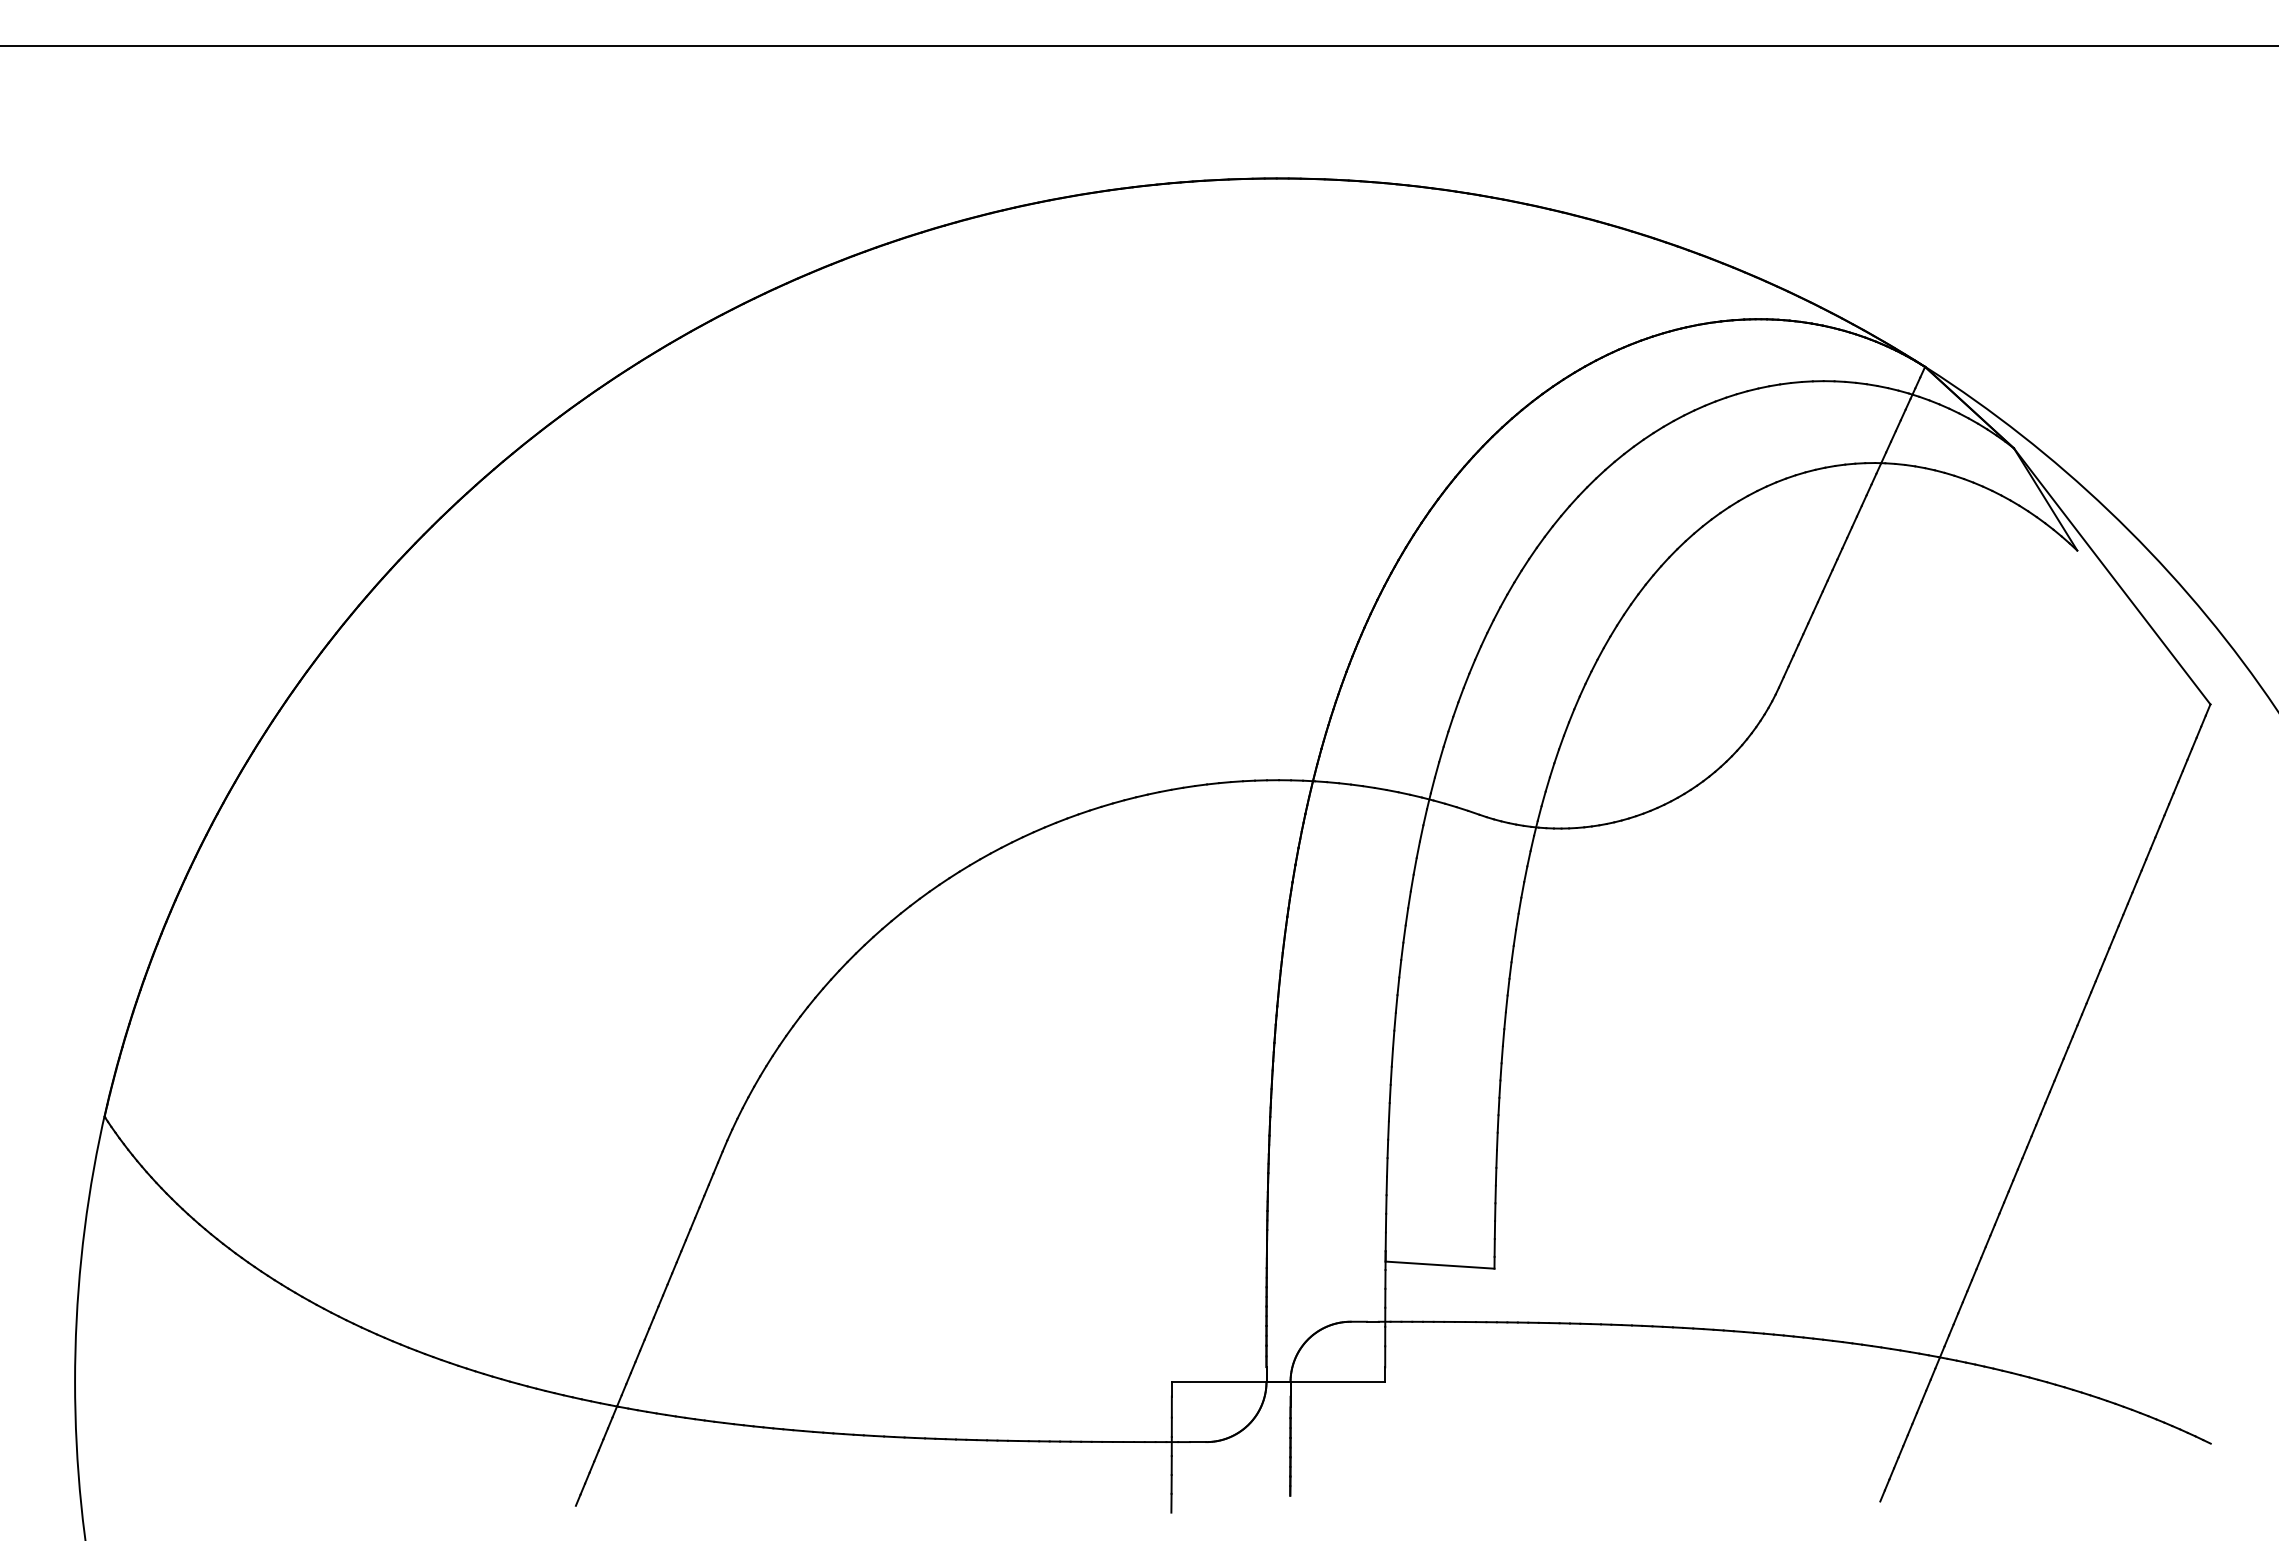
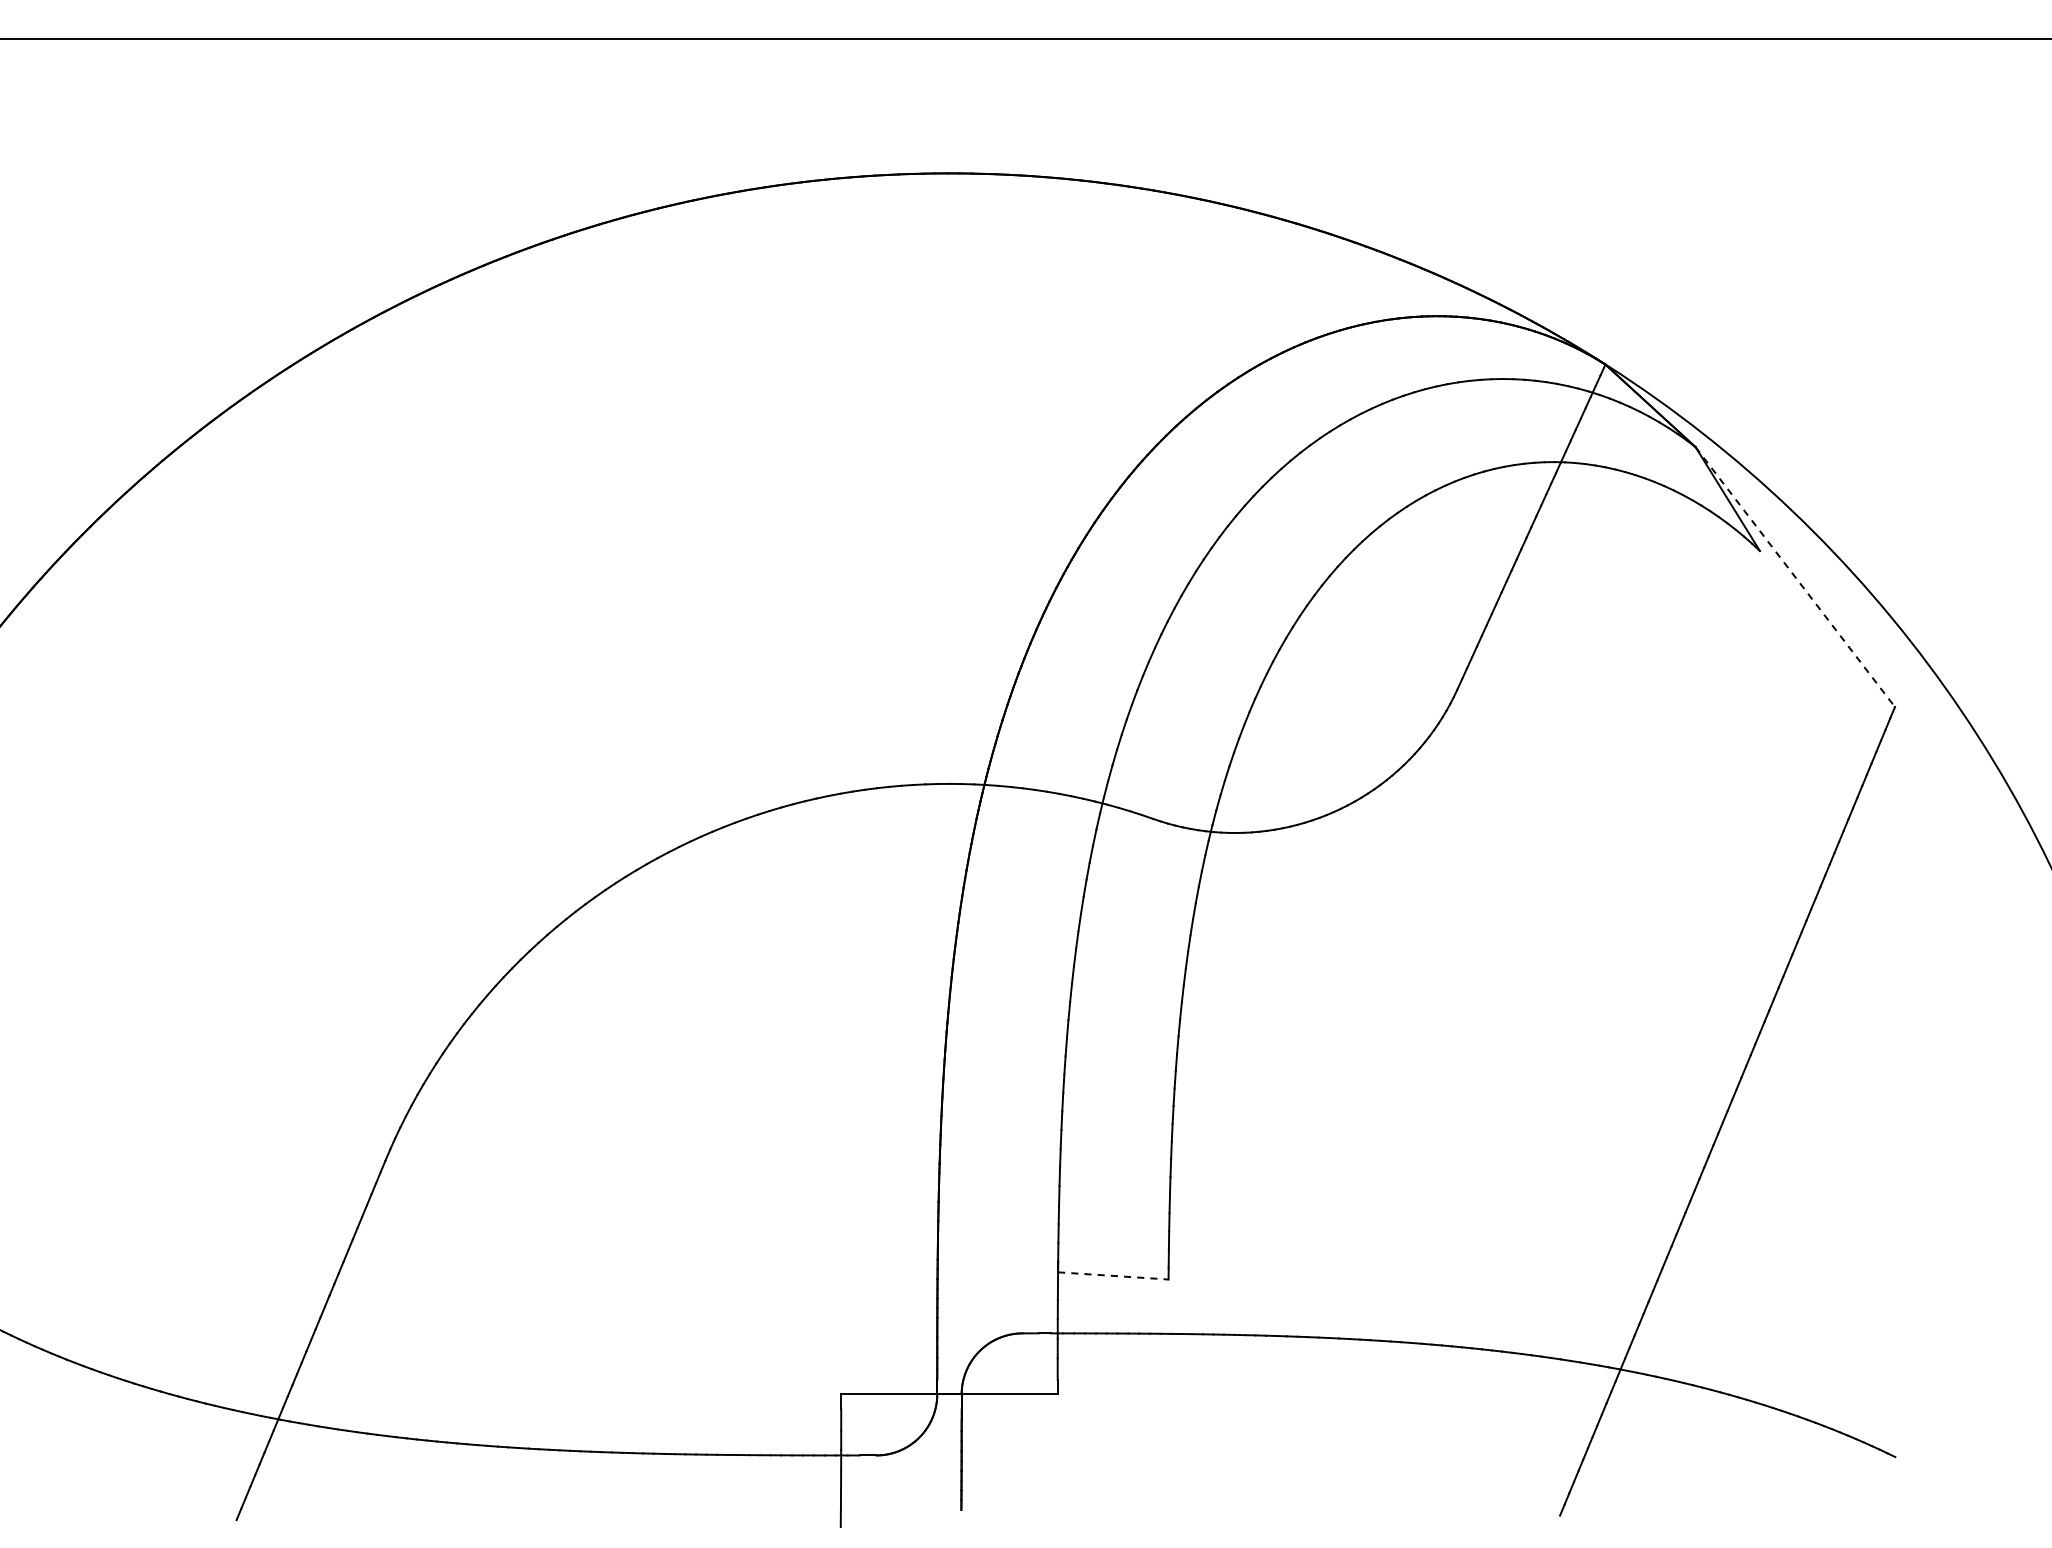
line: (2112, 576) -> (1795, 577), solid -> dashed
line: (1440, 1265) -> (1113, 1276), solid -> dashed

